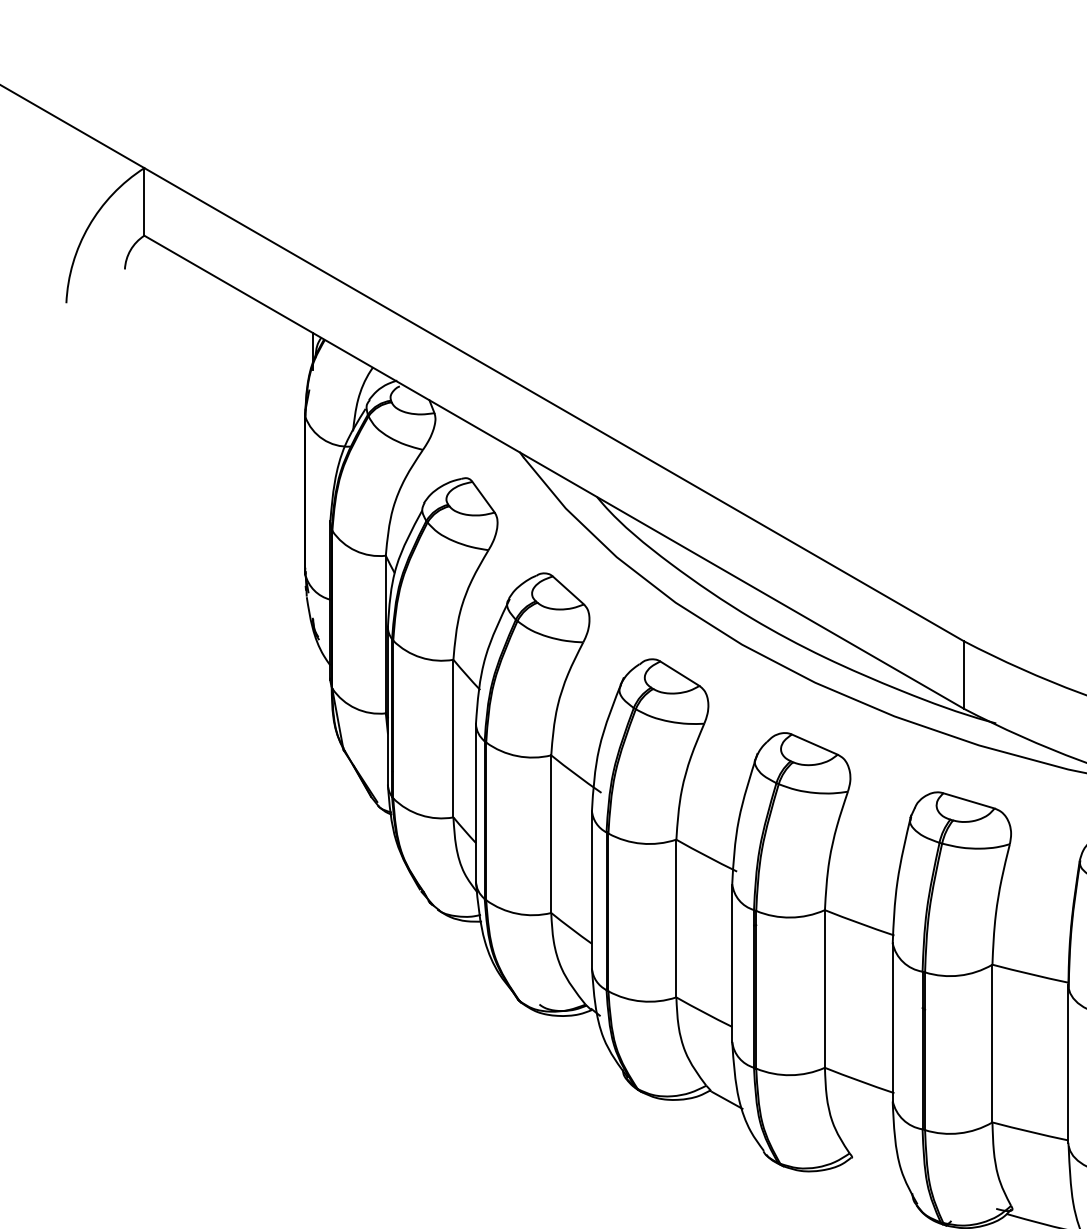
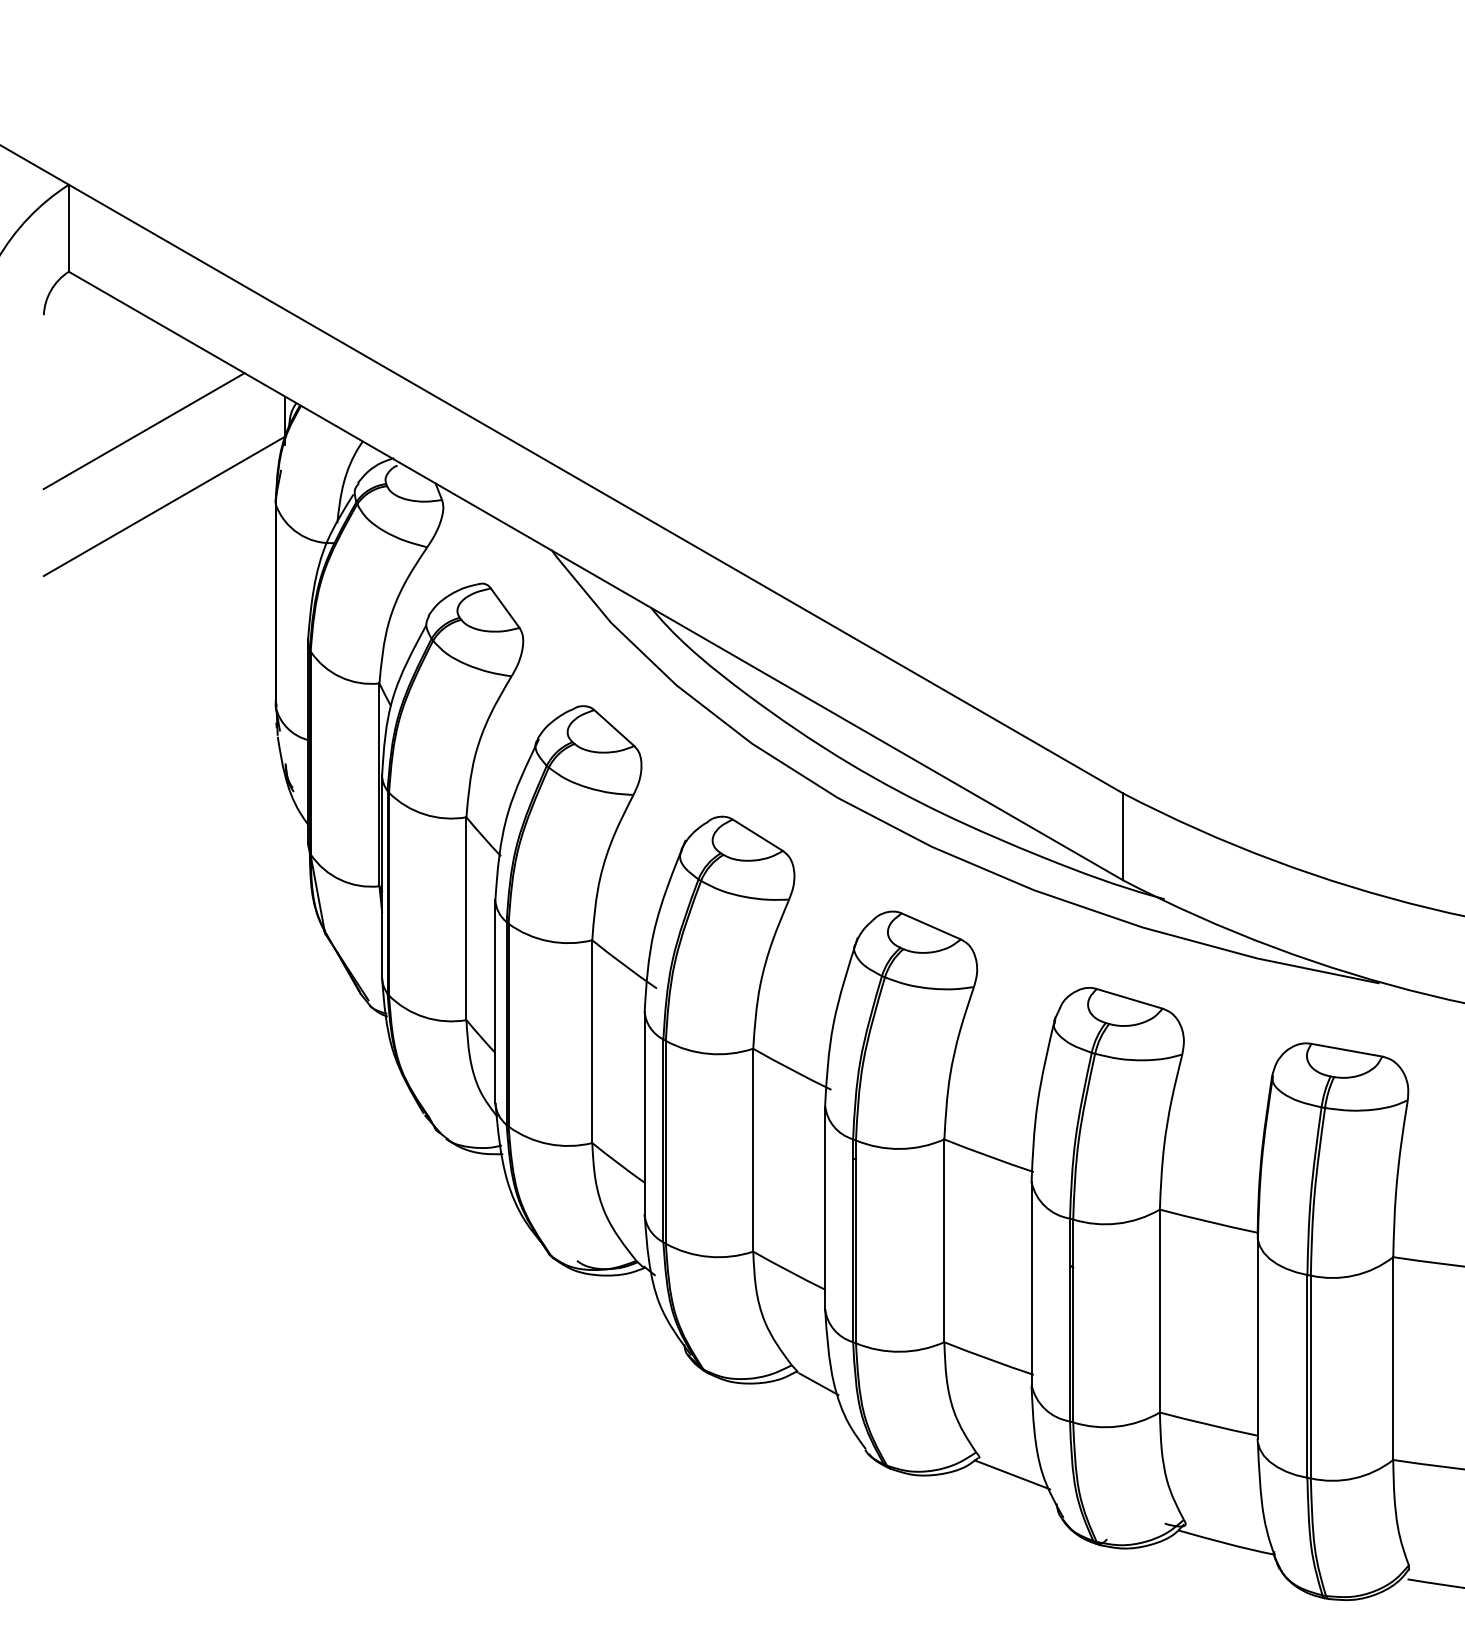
line: (202, 359) -> (143, 431), added
line: (218, 418) -> (164, 506), added
line: (877, 1170) -> (1012, 1474), added

